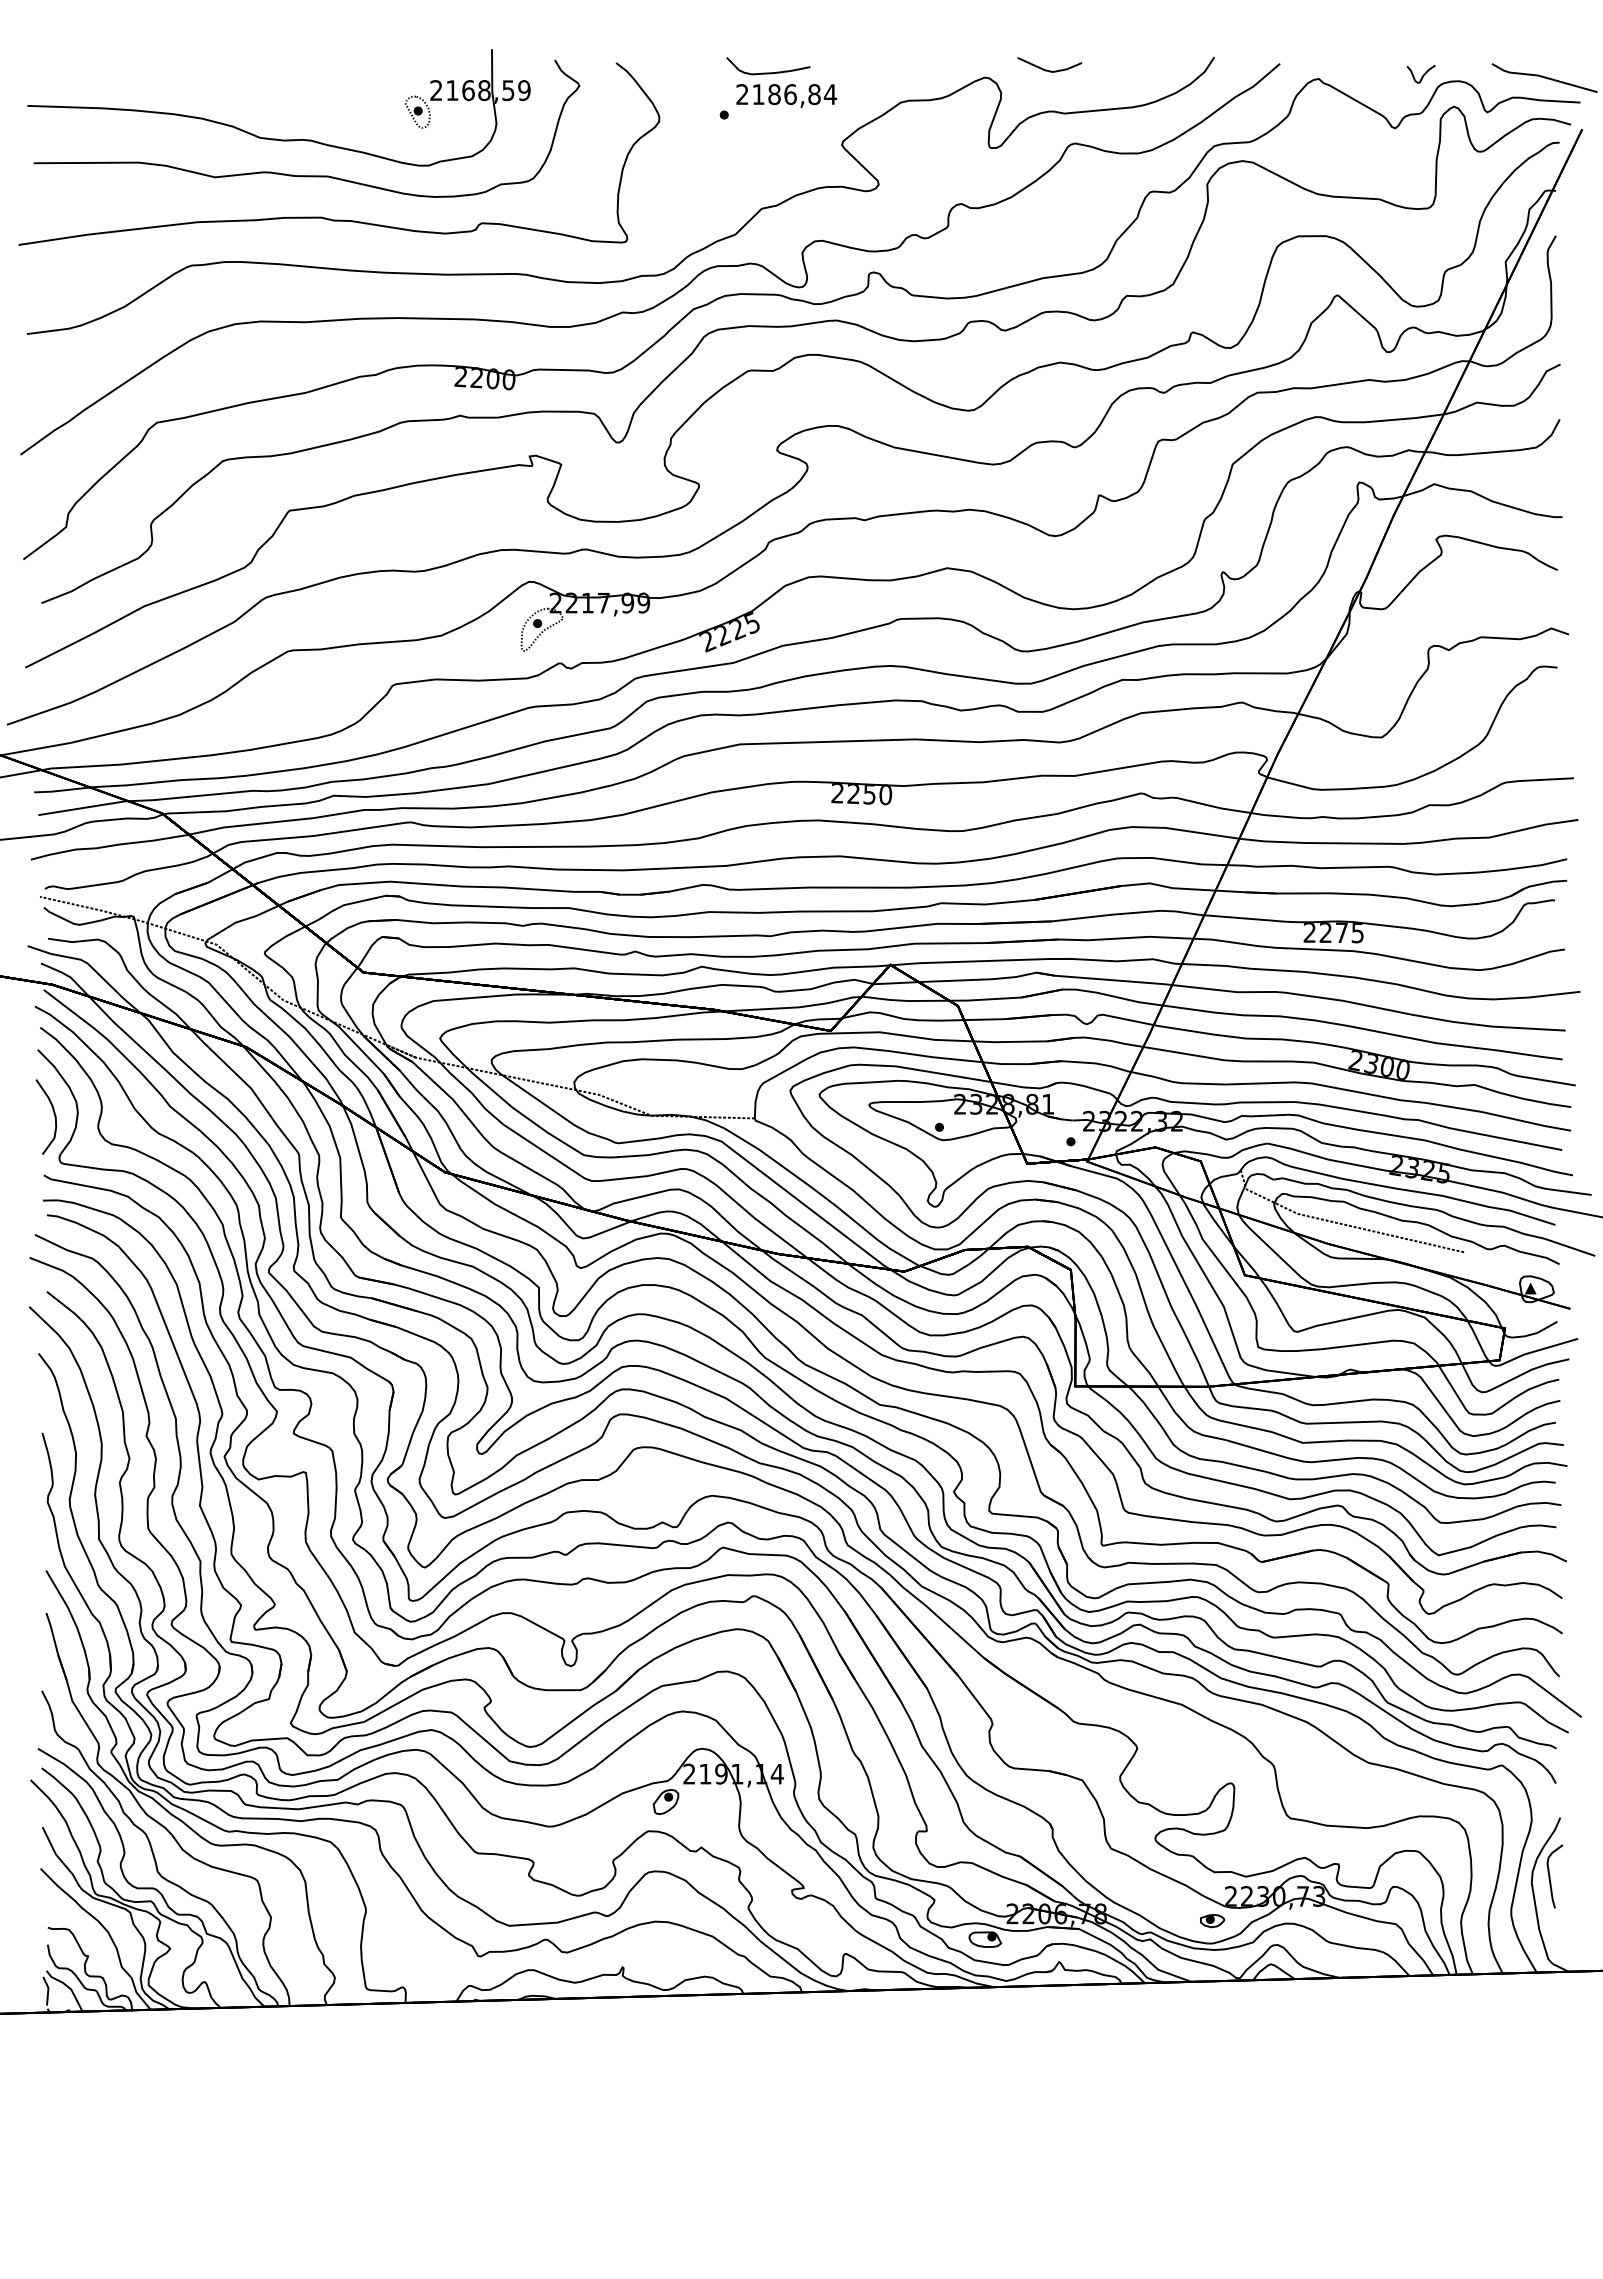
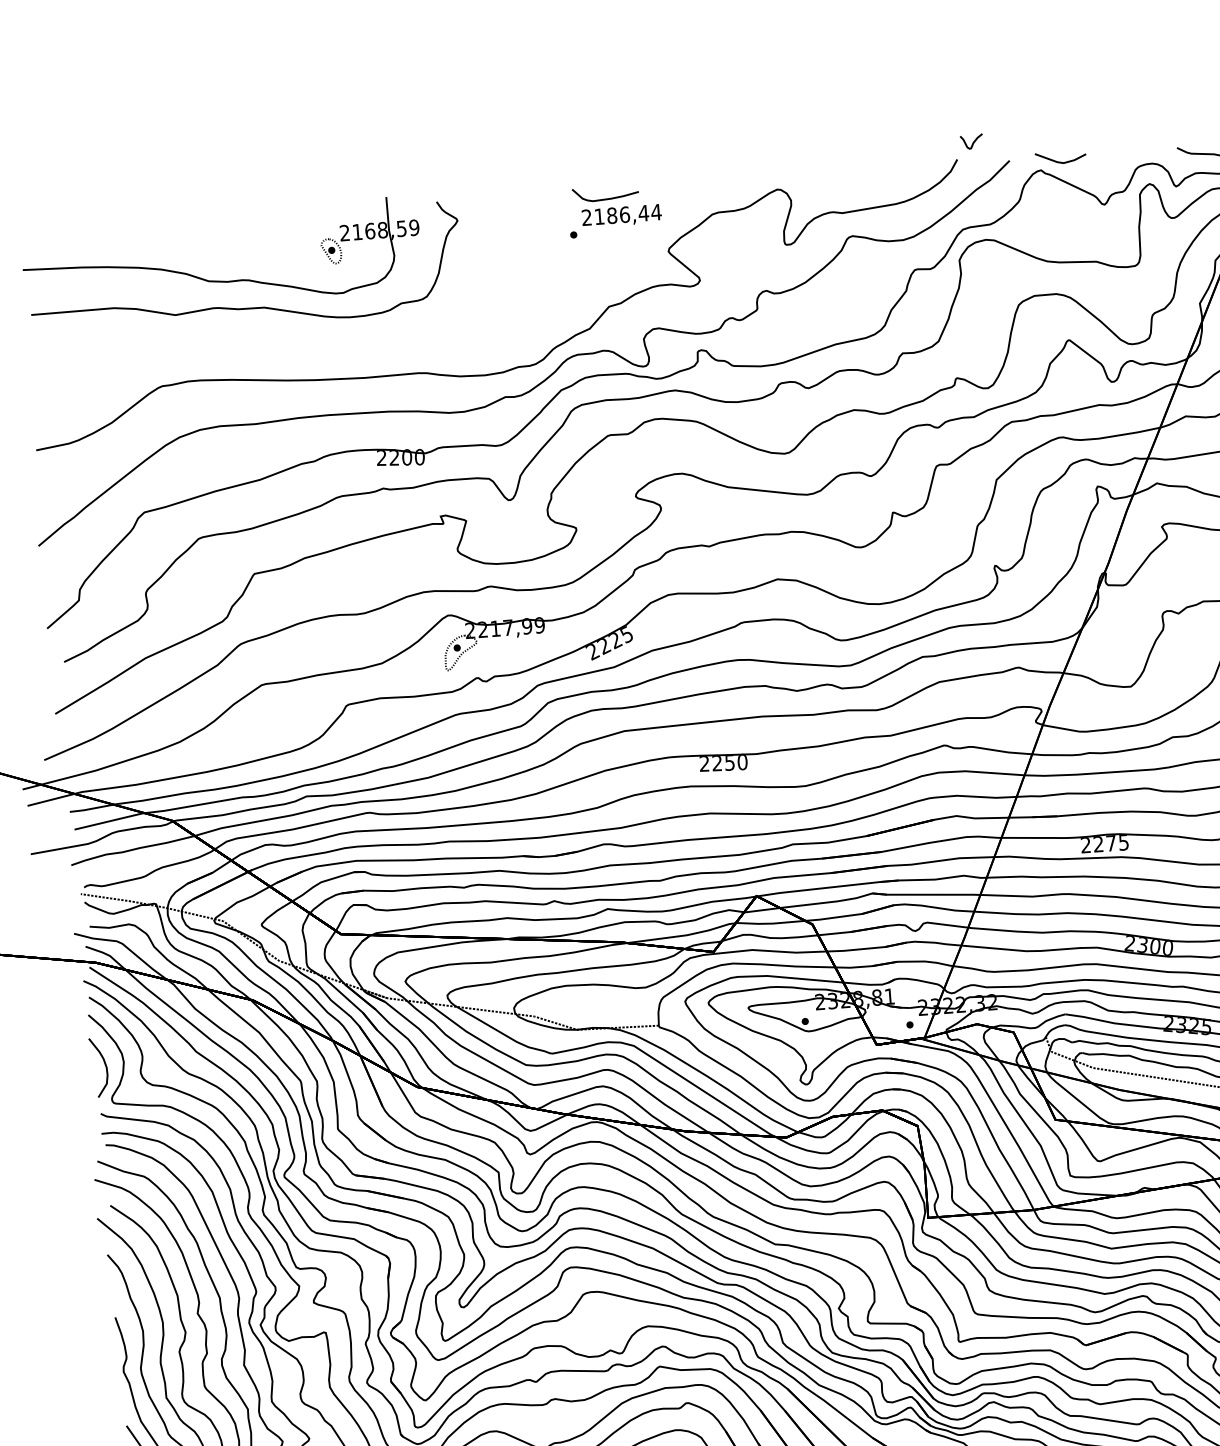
line: (1047, 69) -> (1059, 161), moved
curve: (1422, 75) -> (972, 142), moved
text: (814, 94) -> (643, 213), 2186,84 -> 2186,44
curve: (326, 217) -> (265, 340), removed

